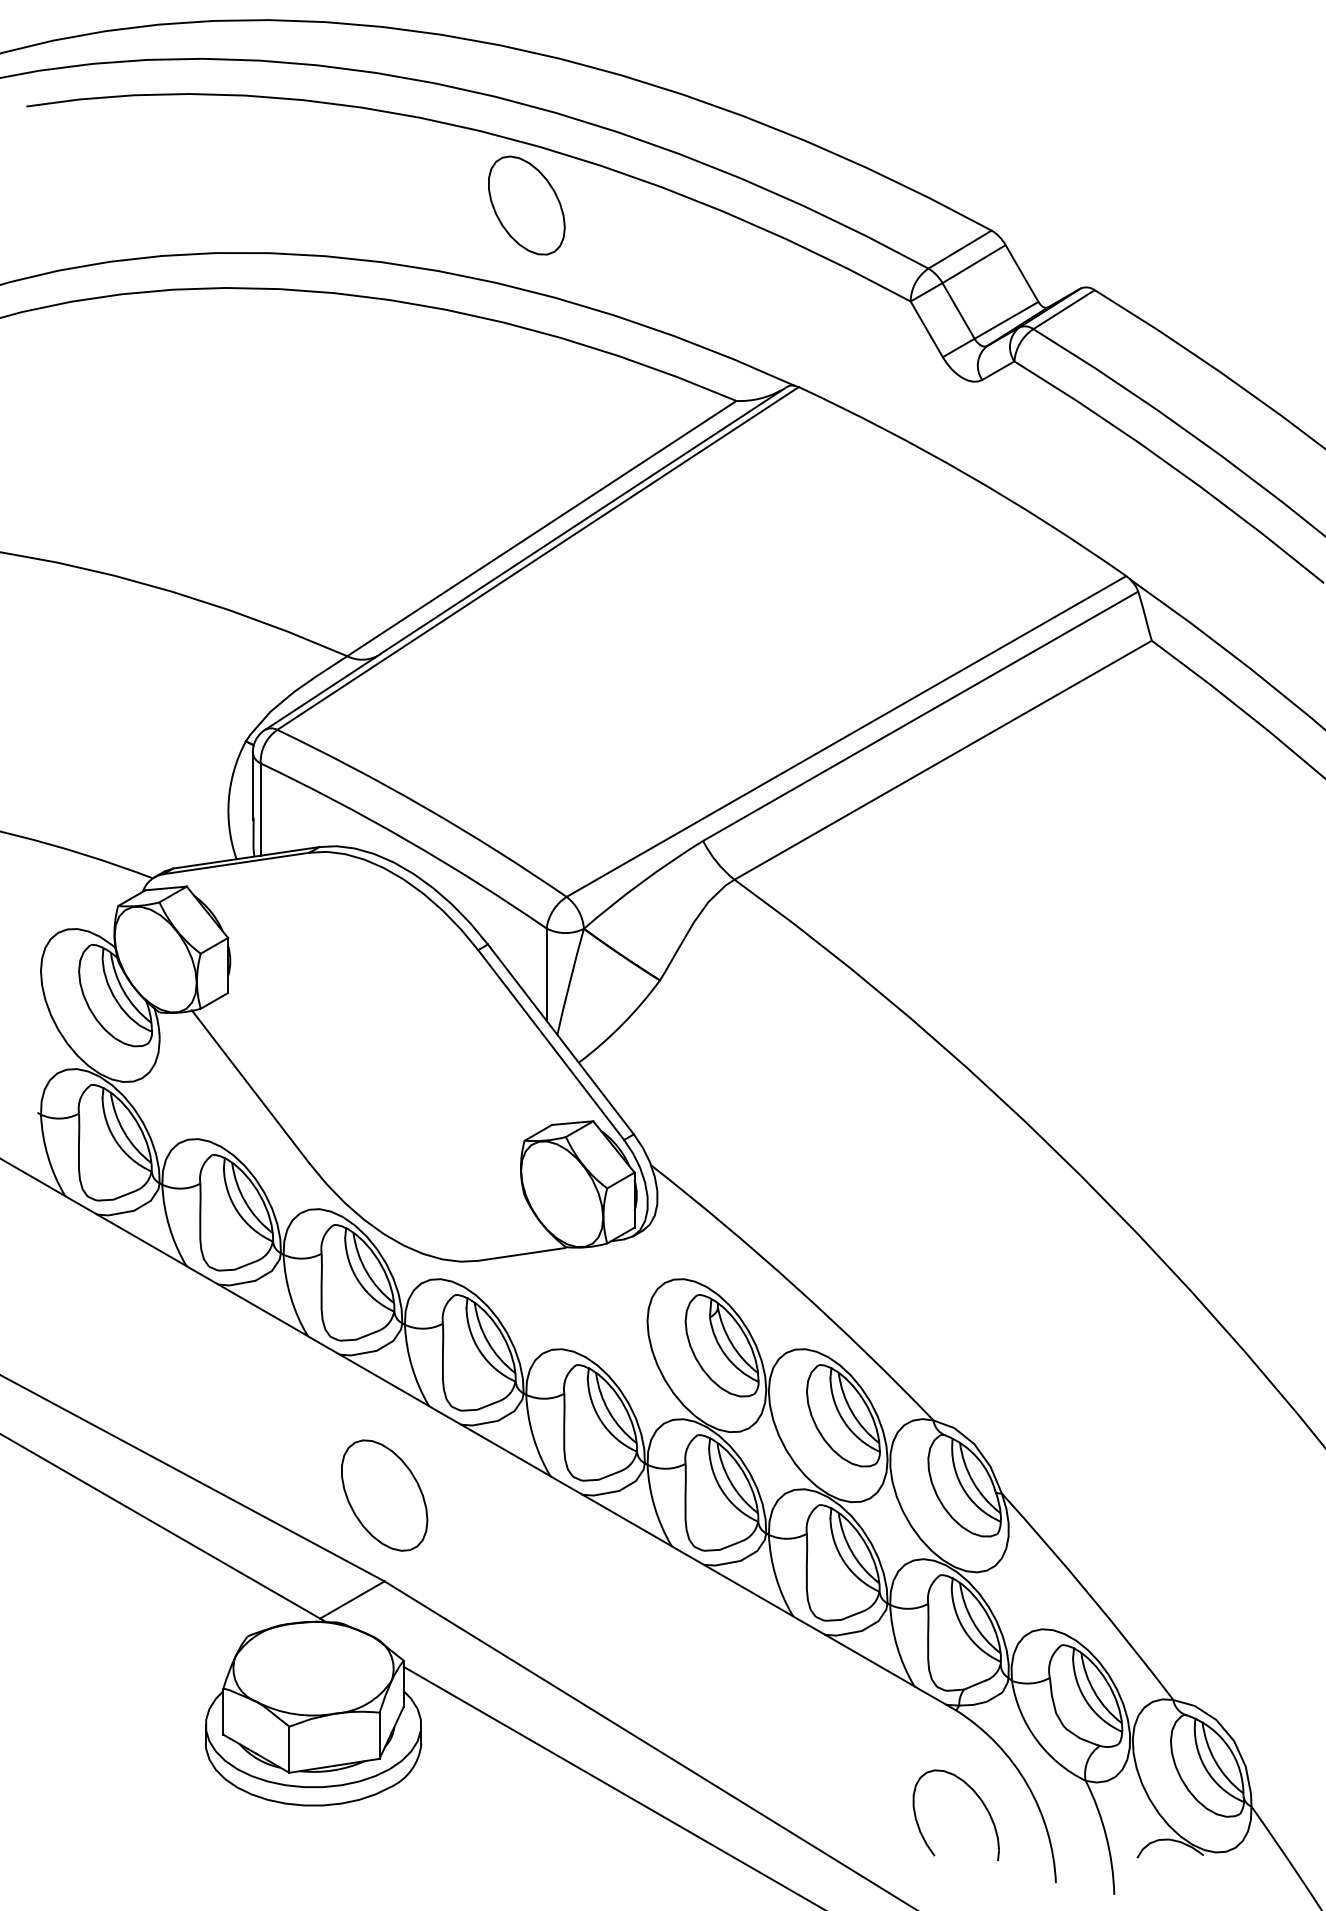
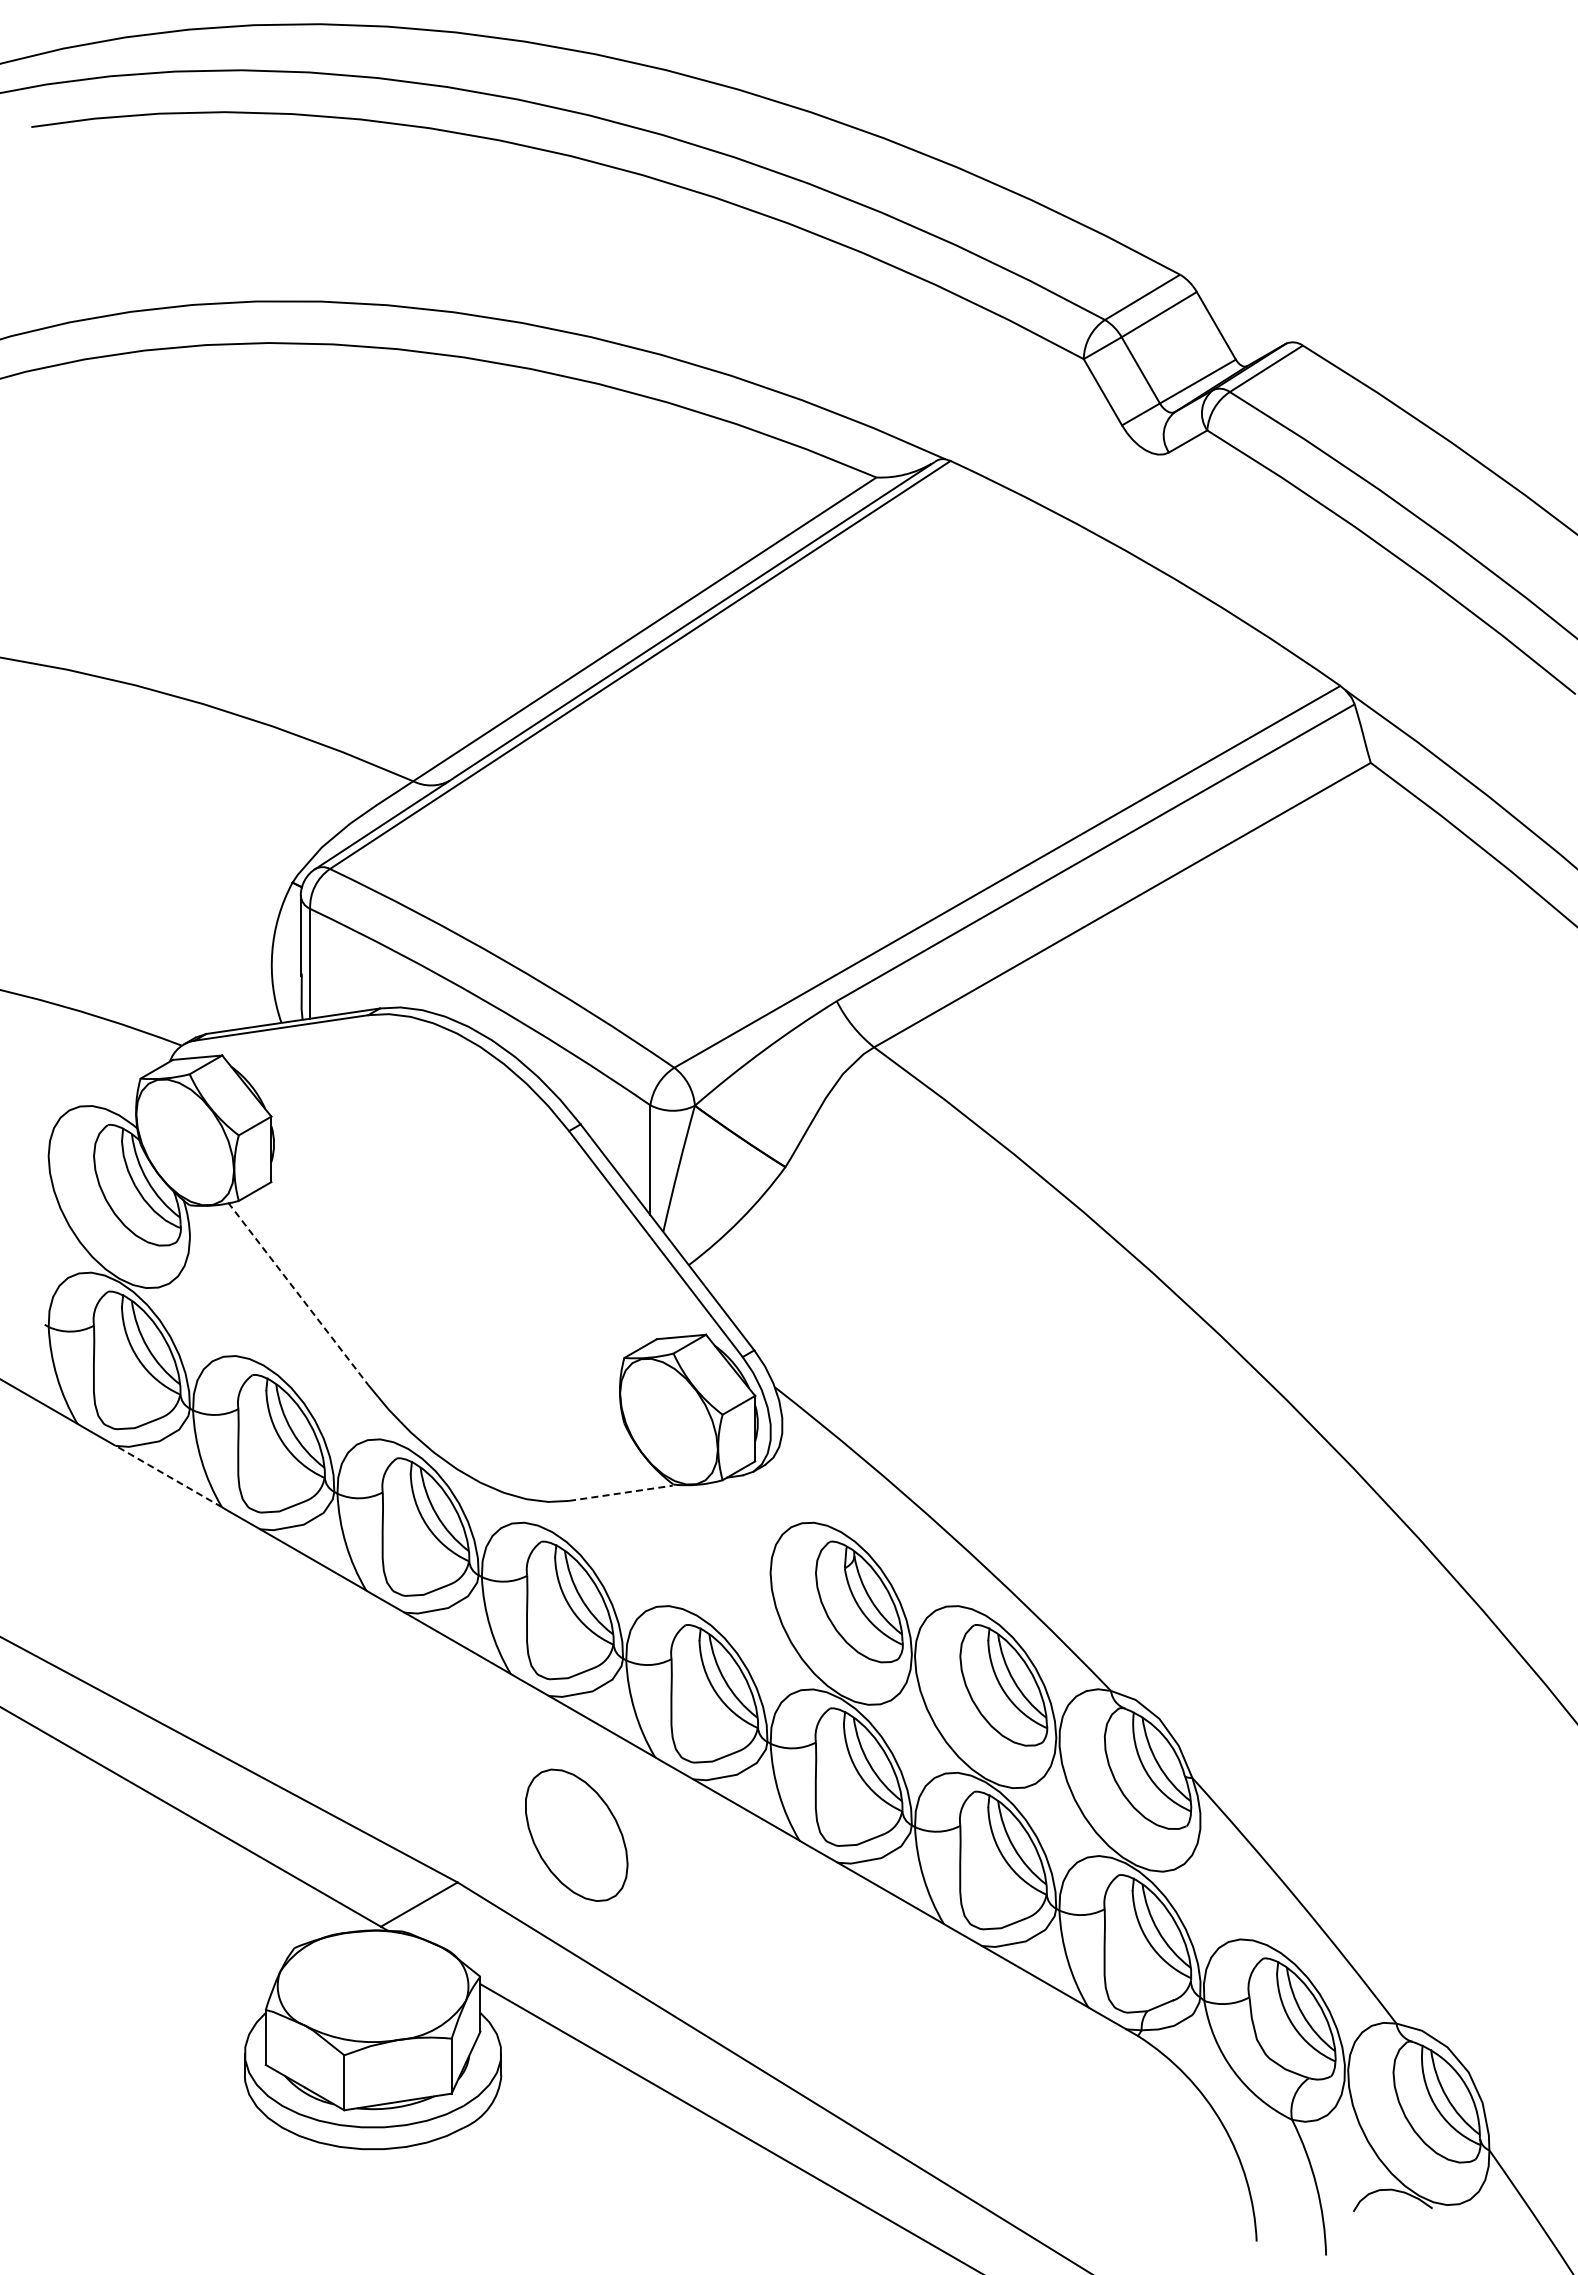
part: (526, 205) -> (626, 244), removed
line: (250, 1086) -> (298, 1293), solid -> dashed
line: (141, 1240) -> (168, 1476), solid -> dashed
line: (522, 1254) -> (621, 1493), solid -> dashed
part: (384, 1494) -> (576, 1834), moved
part: (978, 1798) -> (1164, 2140), removed

